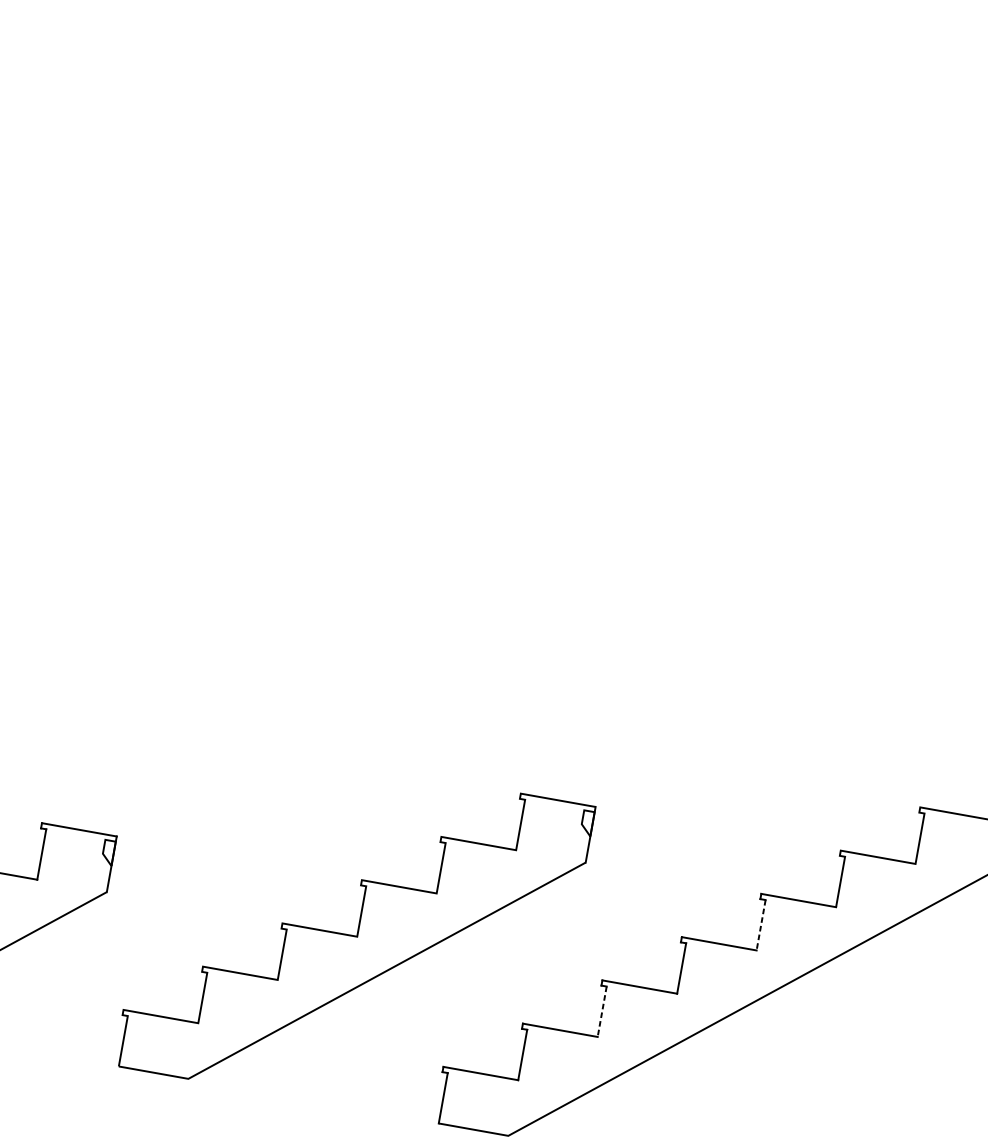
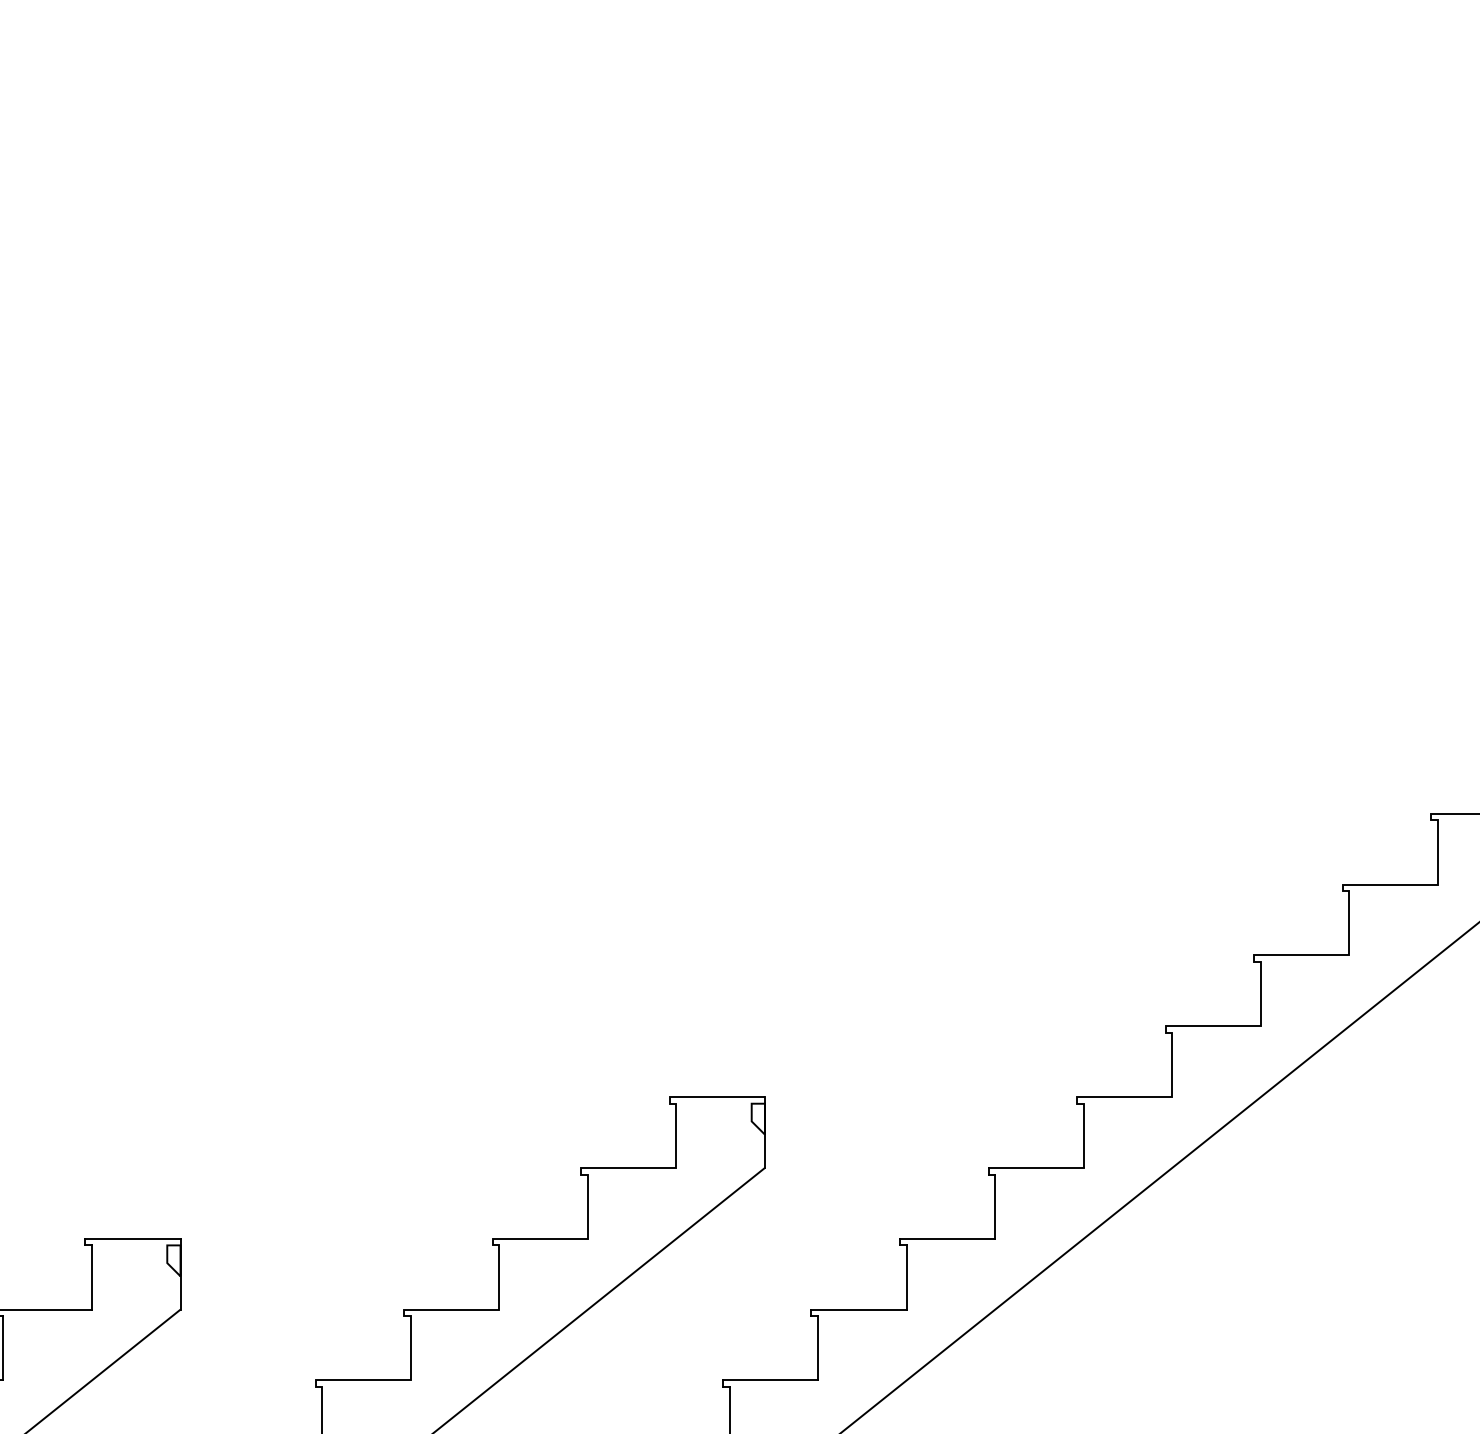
line: (761, 925) -> (995, 1207), dashed -> solid
line: (602, 1011) -> (818, 1348), dashed -> solid

